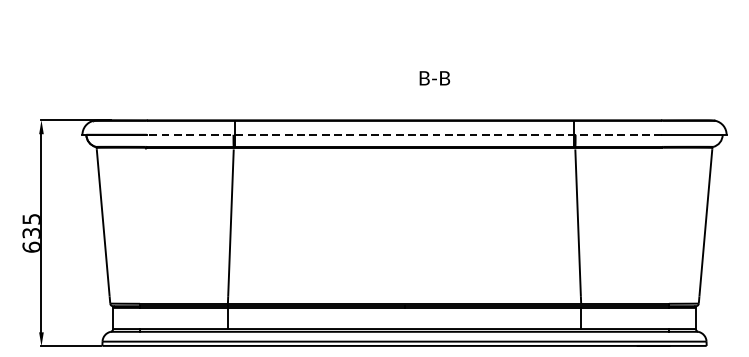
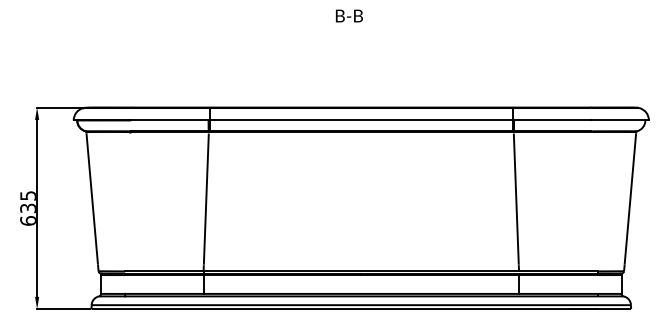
text: (434, 77) -> (349, 15), moved
line: (403, 134) -> (360, 120), dashed -> solid

